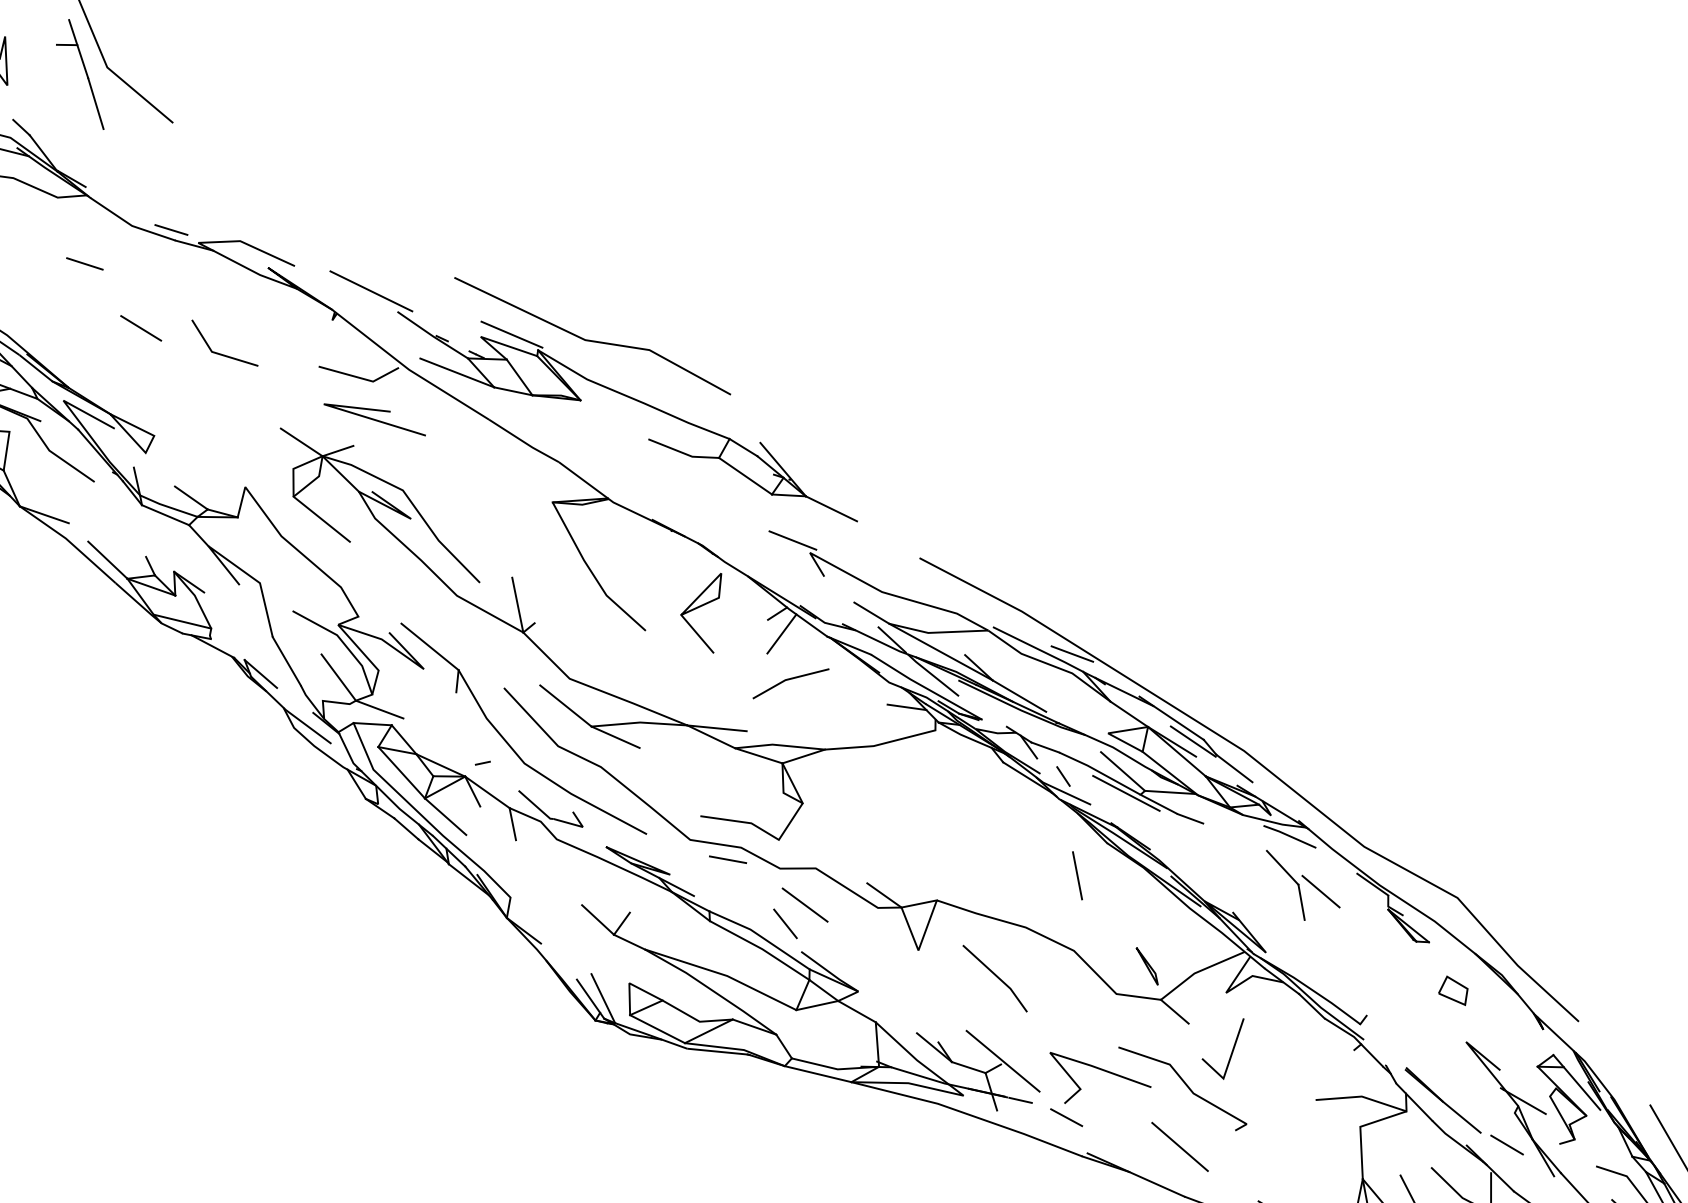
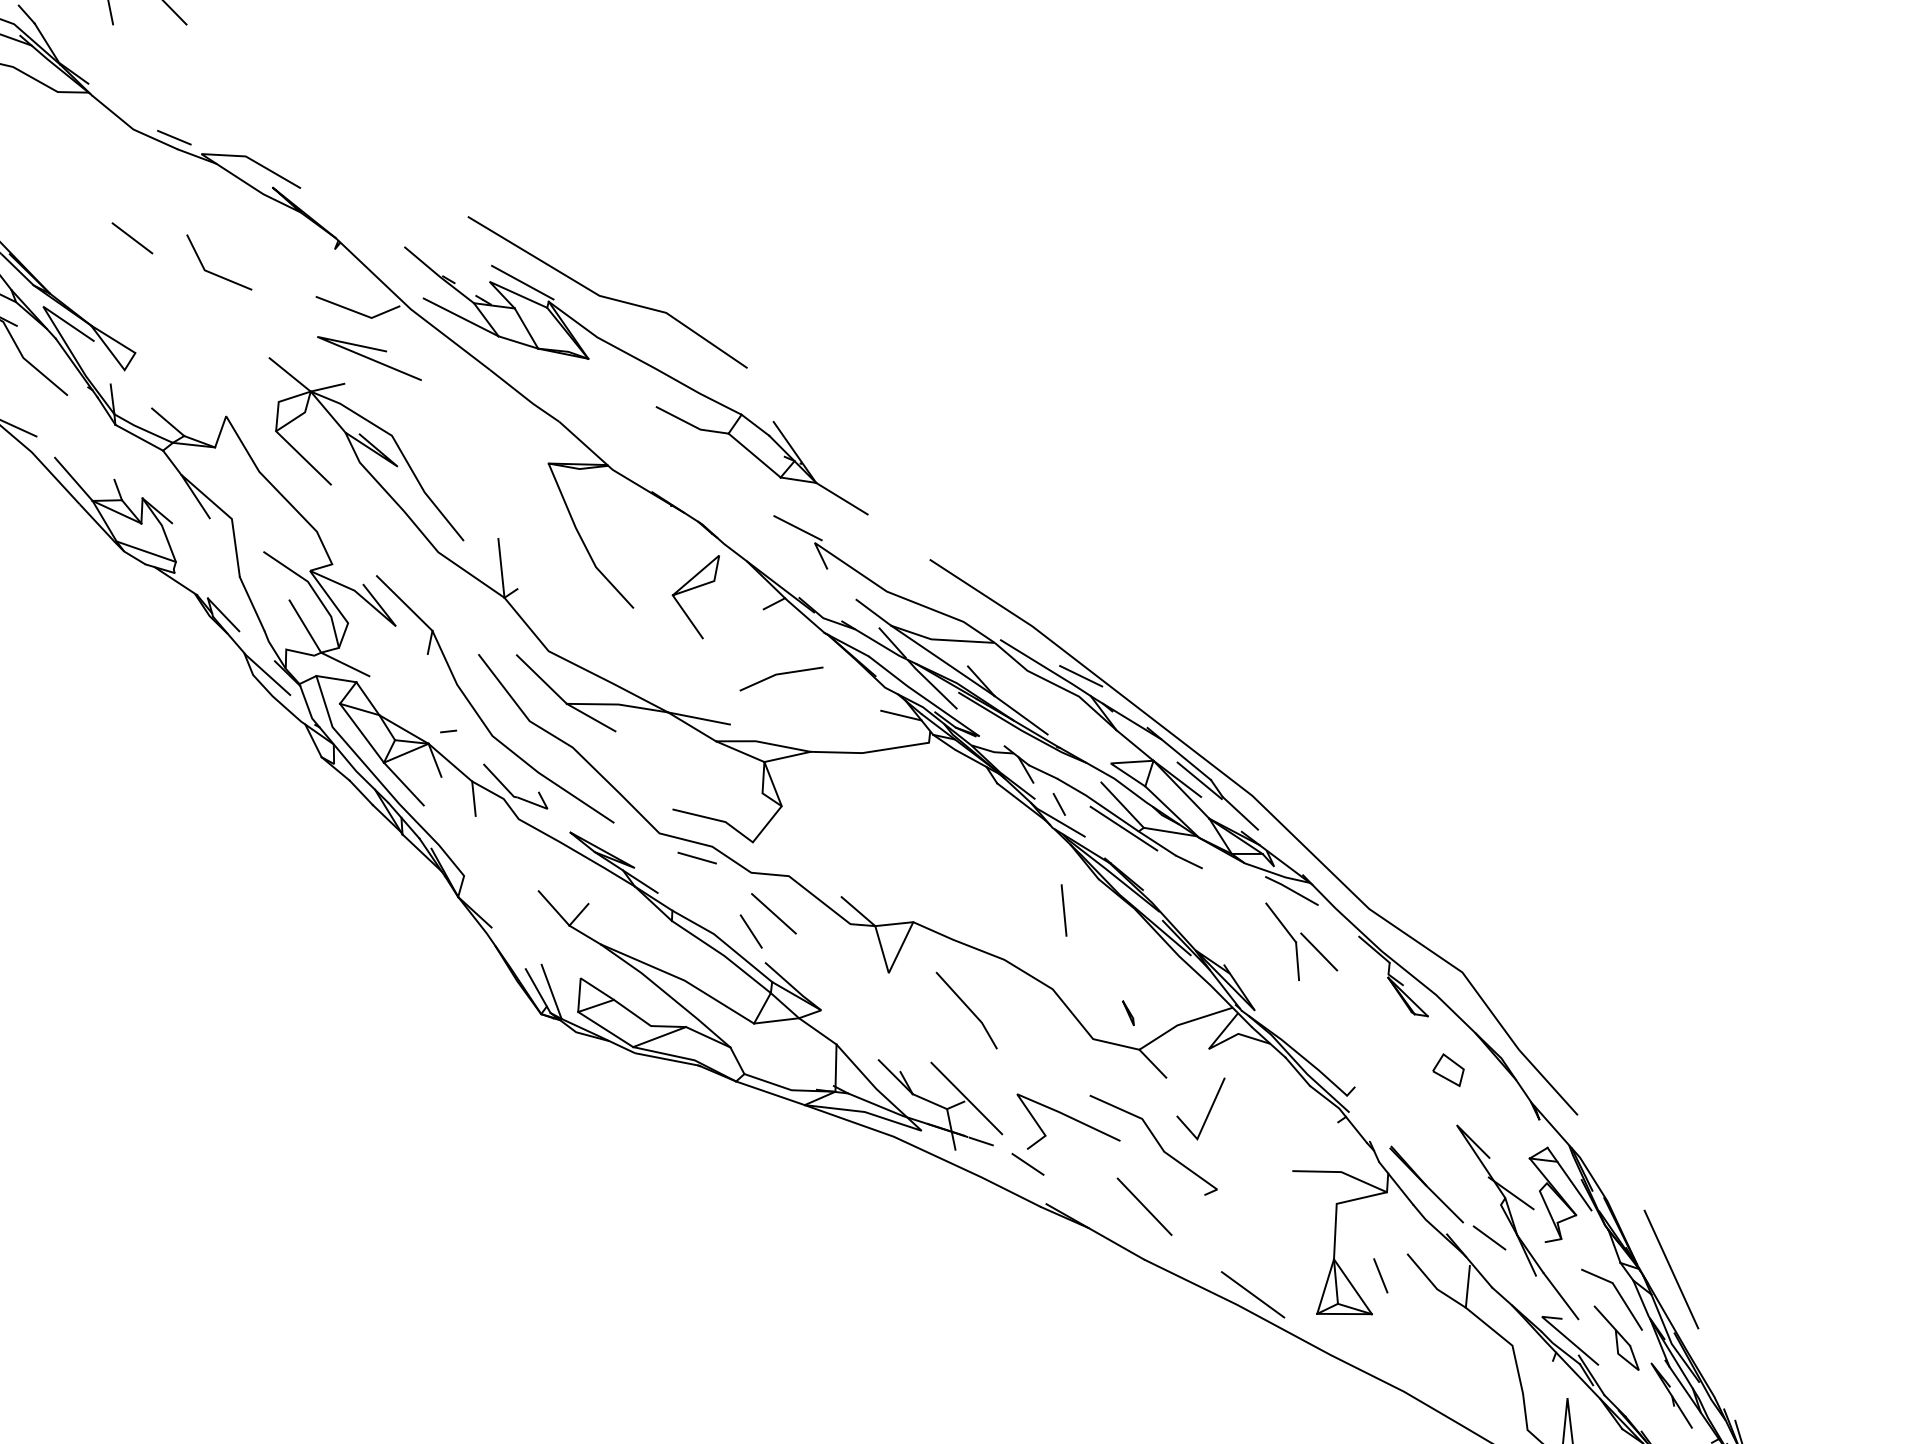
line: (84, 263) -> (79, 164), removed
line: (370, 291) -> (378, 222), removed
line: (781, 633) -> (776, 625), removed
part: (1147, 966) -> (1128, 1013), size x0.6

